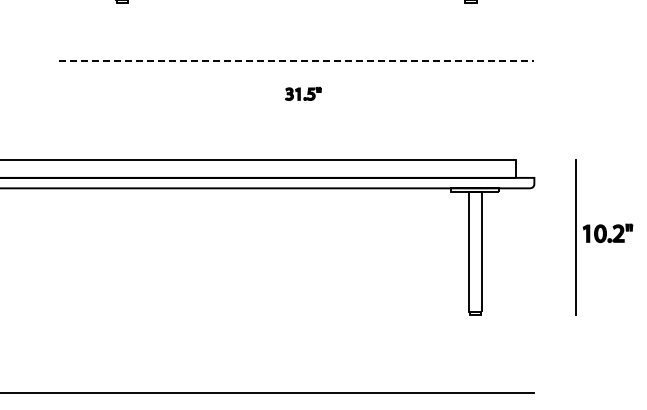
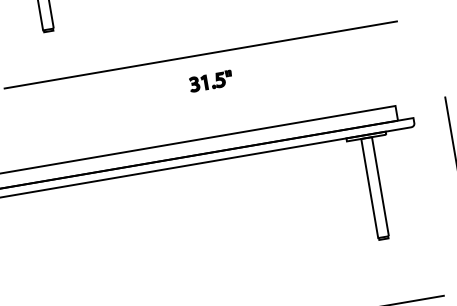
line: (296, 60) -> (200, 54), dashed -> solid
part: (303, 93) -> (211, 80), size x1.43

